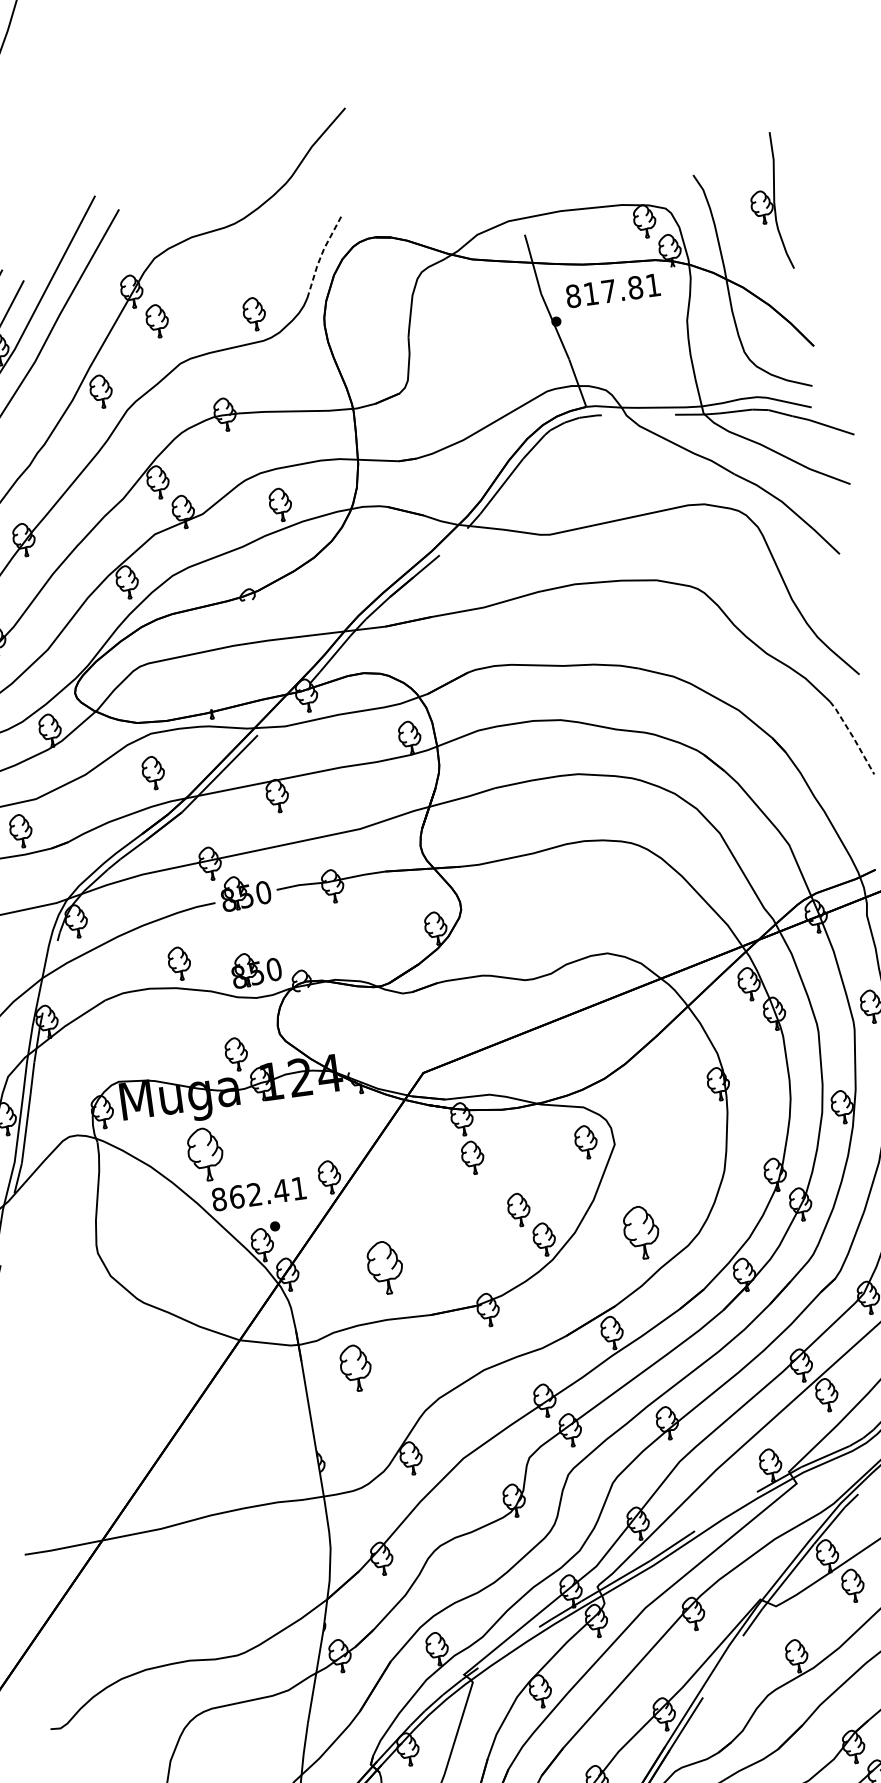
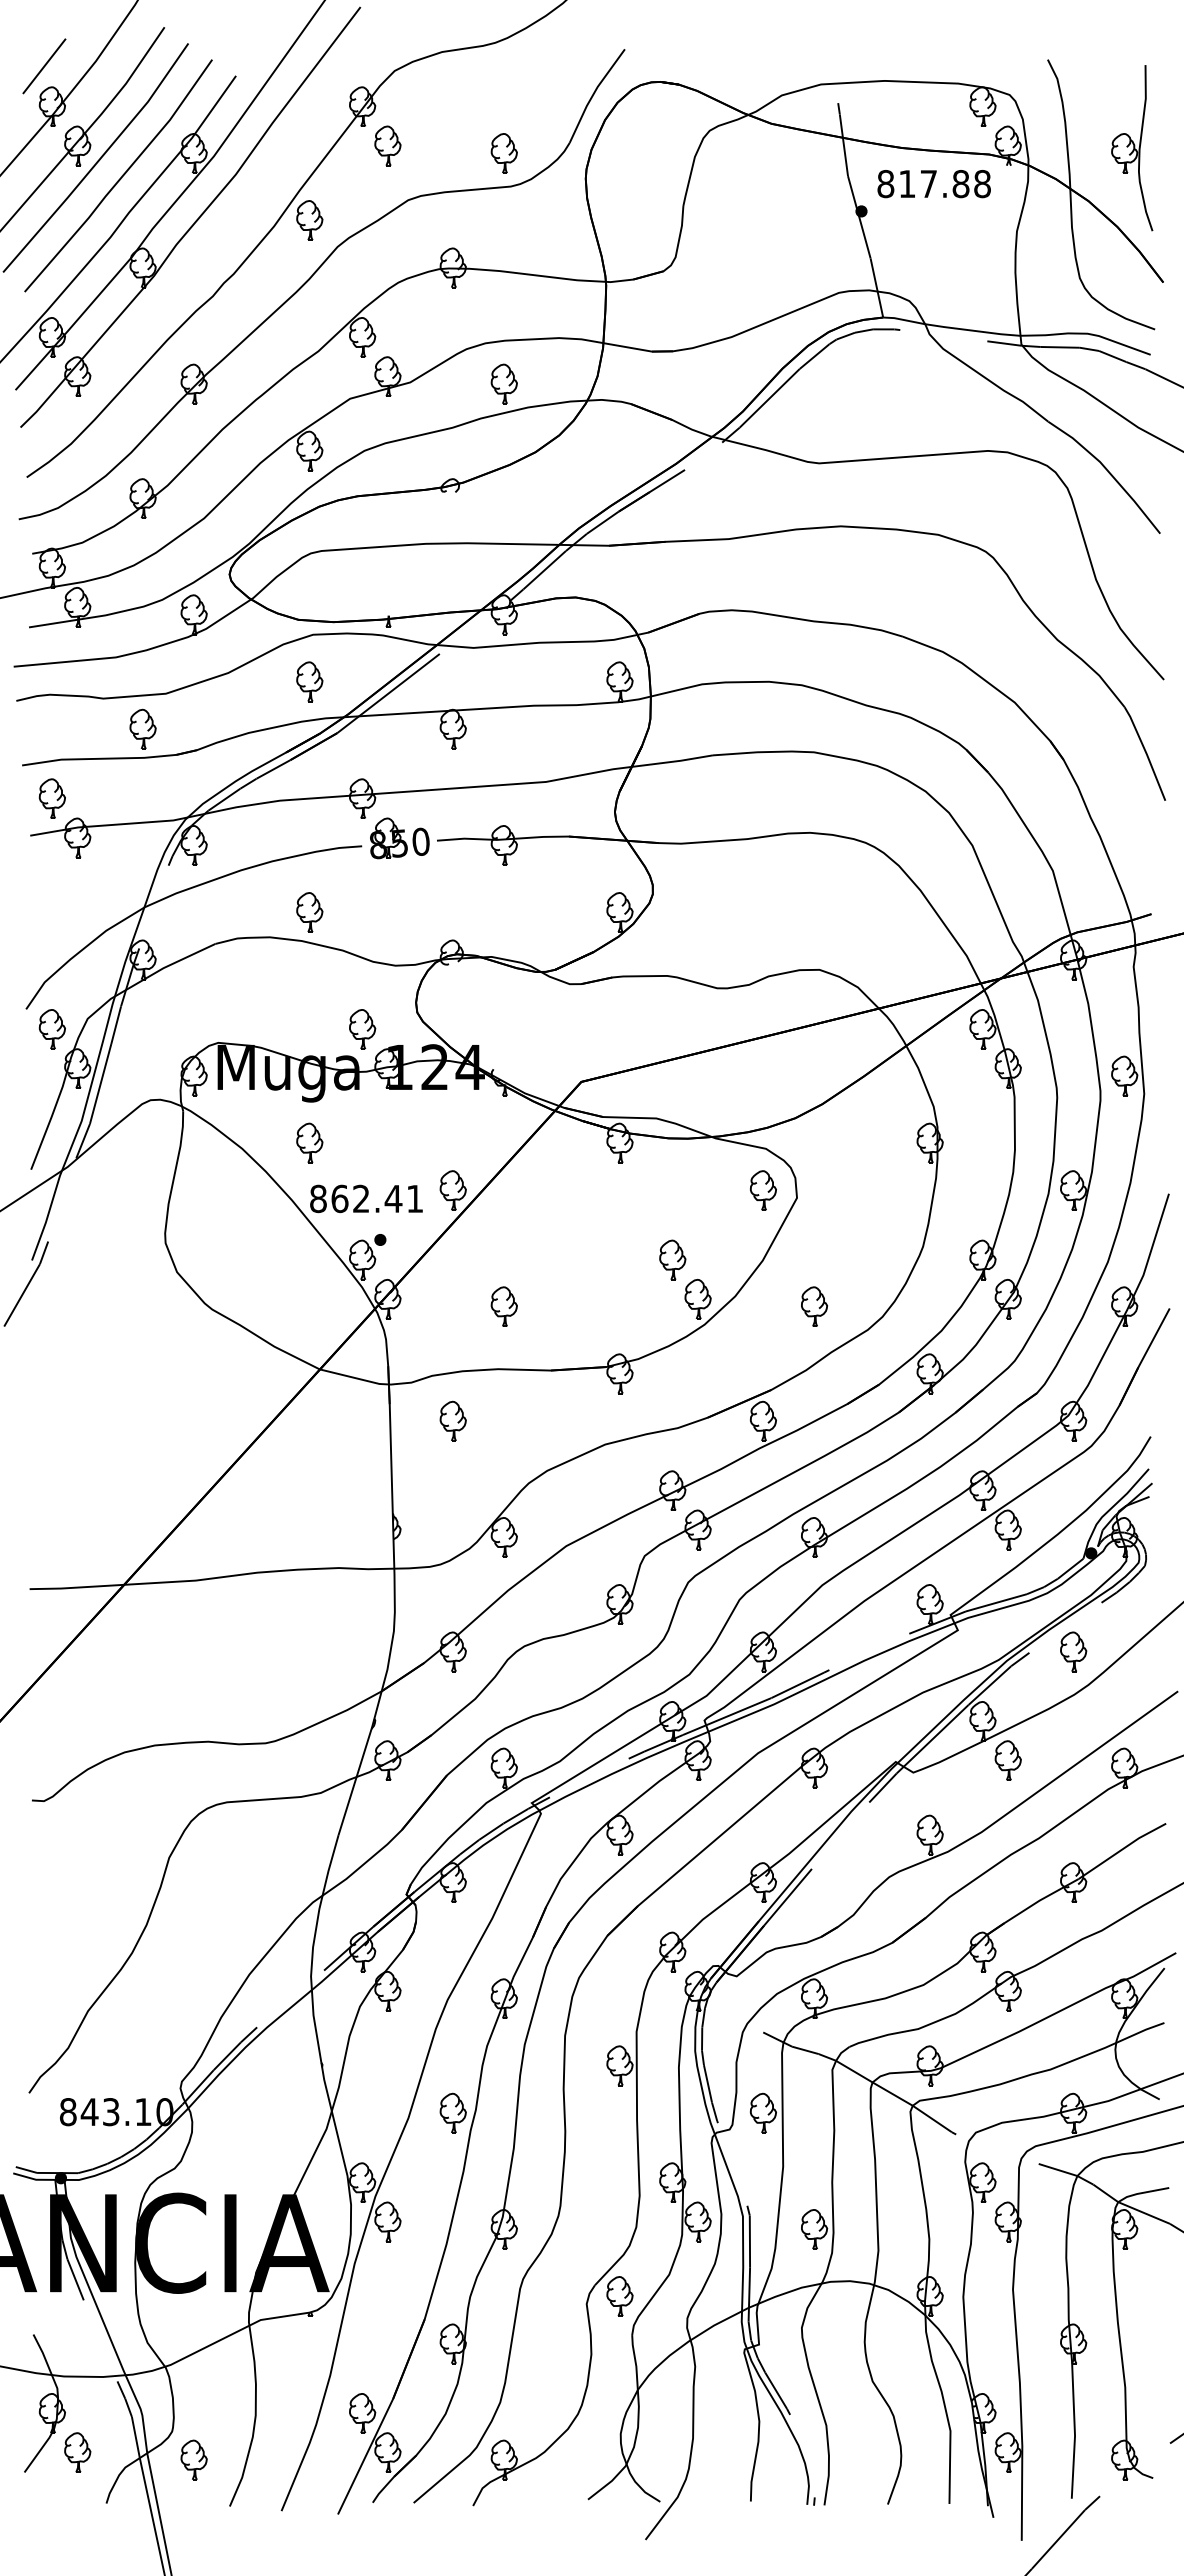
part: (768, 202) -> (1132, 148), moved
line: (321, 254) -> (593, 93), dashed -> solid
text: (653, 284) -> (982, 183), 817.81 -> 817.88
line: (853, 737) -> (1146, 753), dashed -> solid
part: (255, 969) -> (399, 931), removed
part: (205, 1153) -> (309, 1142), size x0.62
part: (472, 1157) -> (626, 1190), removed
part: (641, 1232) -> (814, 1306), size x0.62
part: (384, 1267) -> (503, 1306), size x0.62
part: (355, 1367) -> (452, 1420), size x0.71

